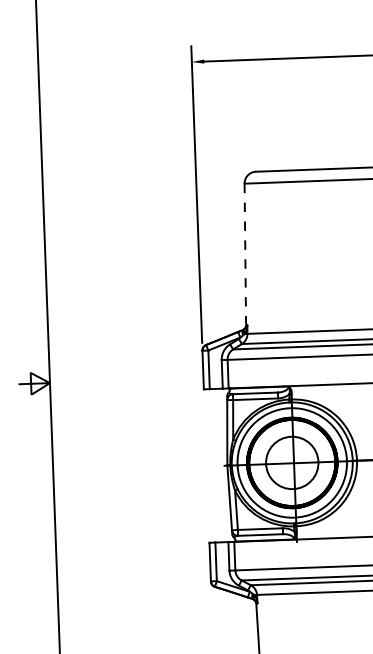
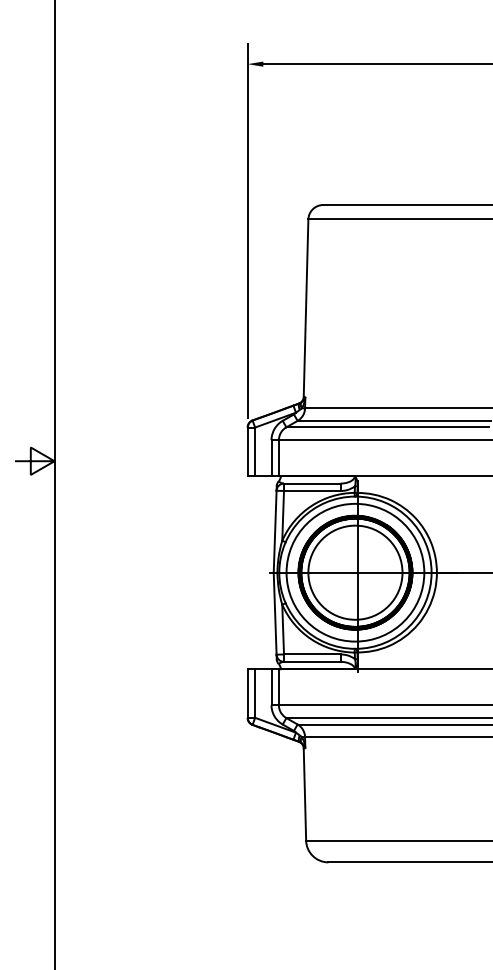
line: (245, 254) -> (306, 308), dashed -> solid
circle: (292, 462) -> (355, 572), size x1.43

